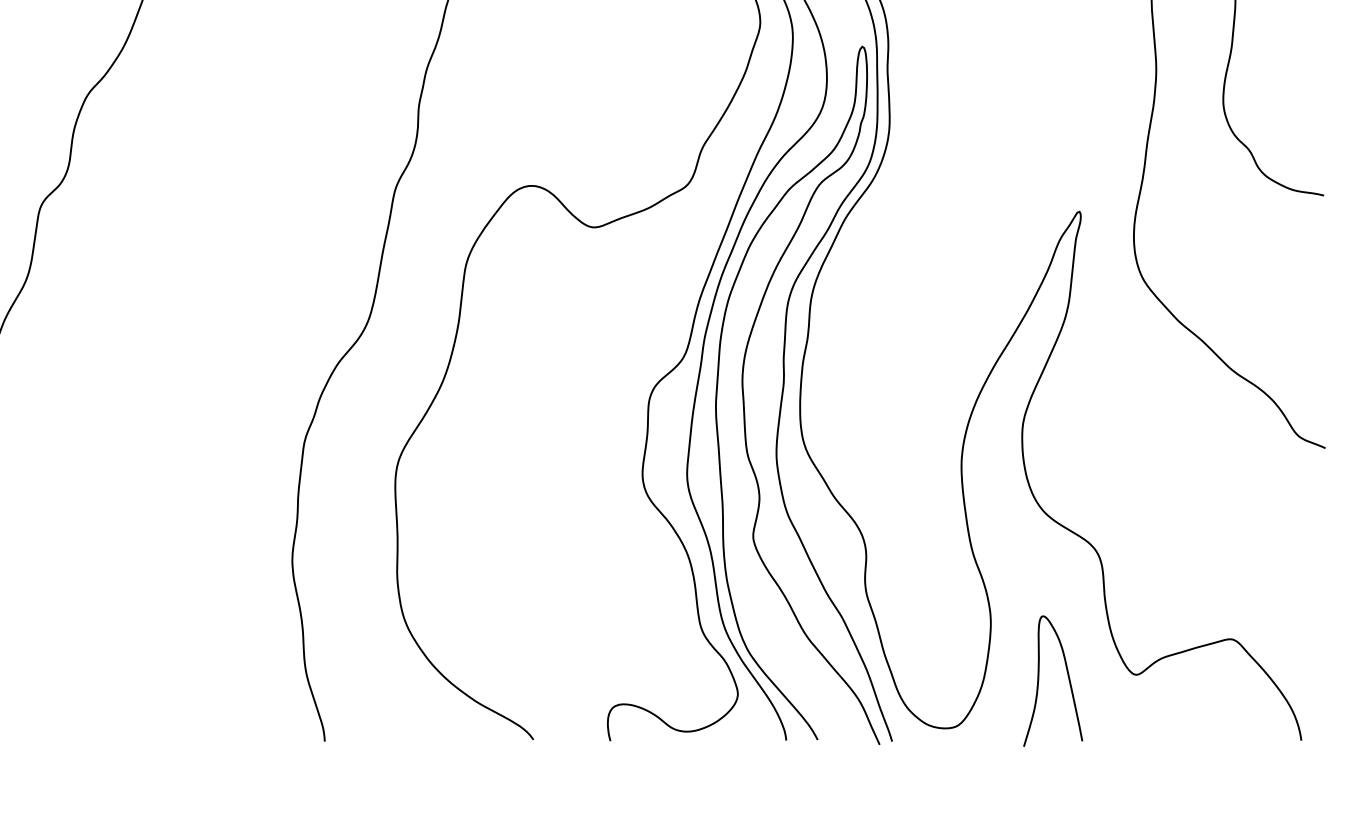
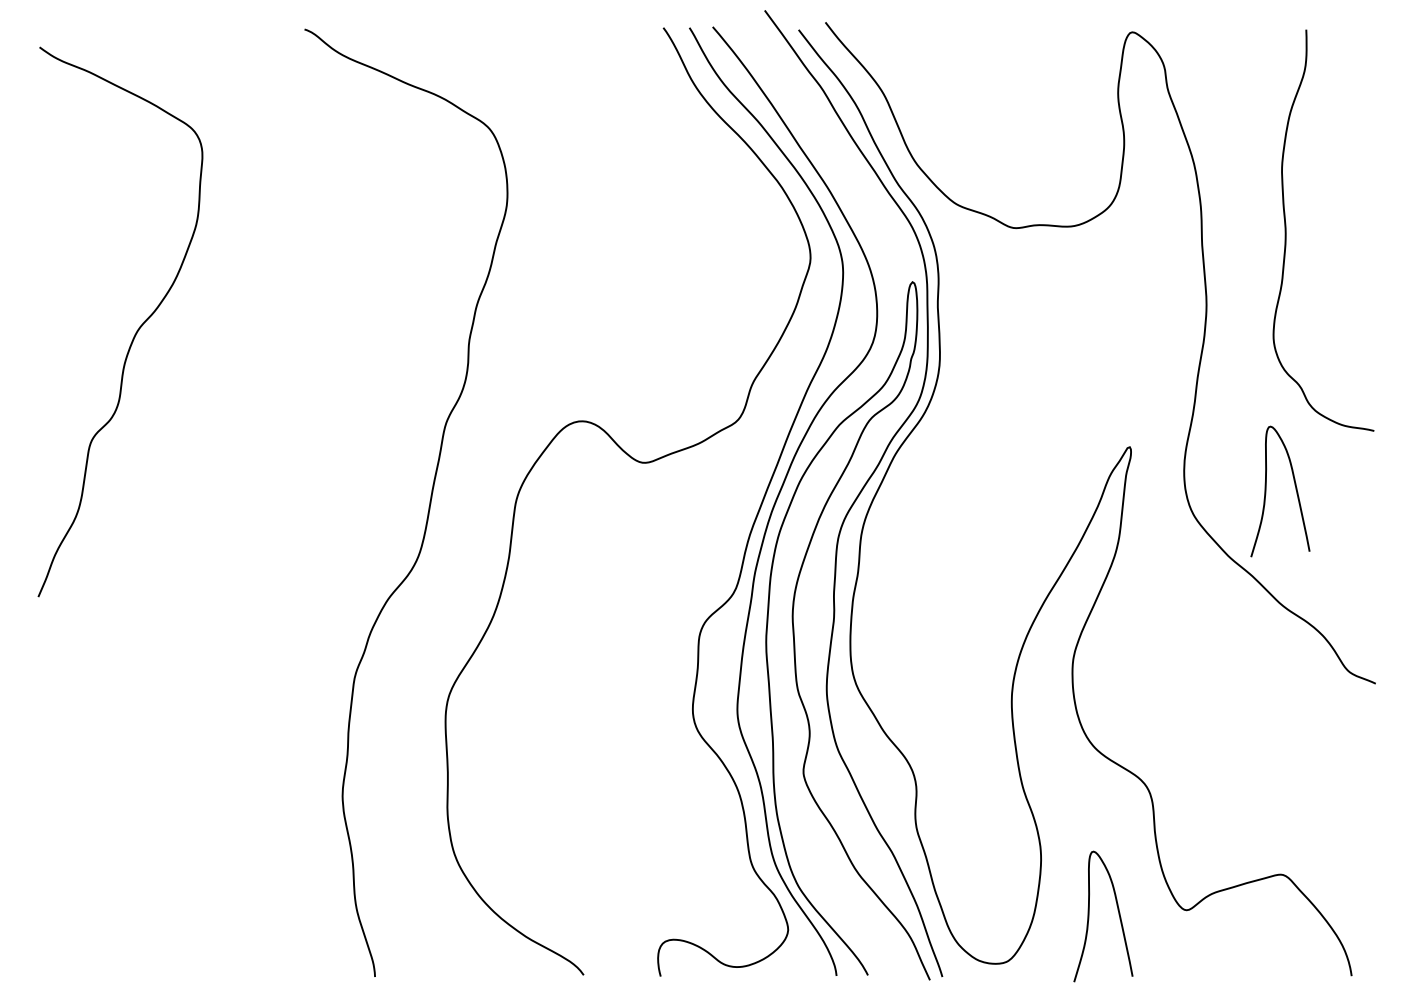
curve: (1216, 256) -> (1266, 491), added

